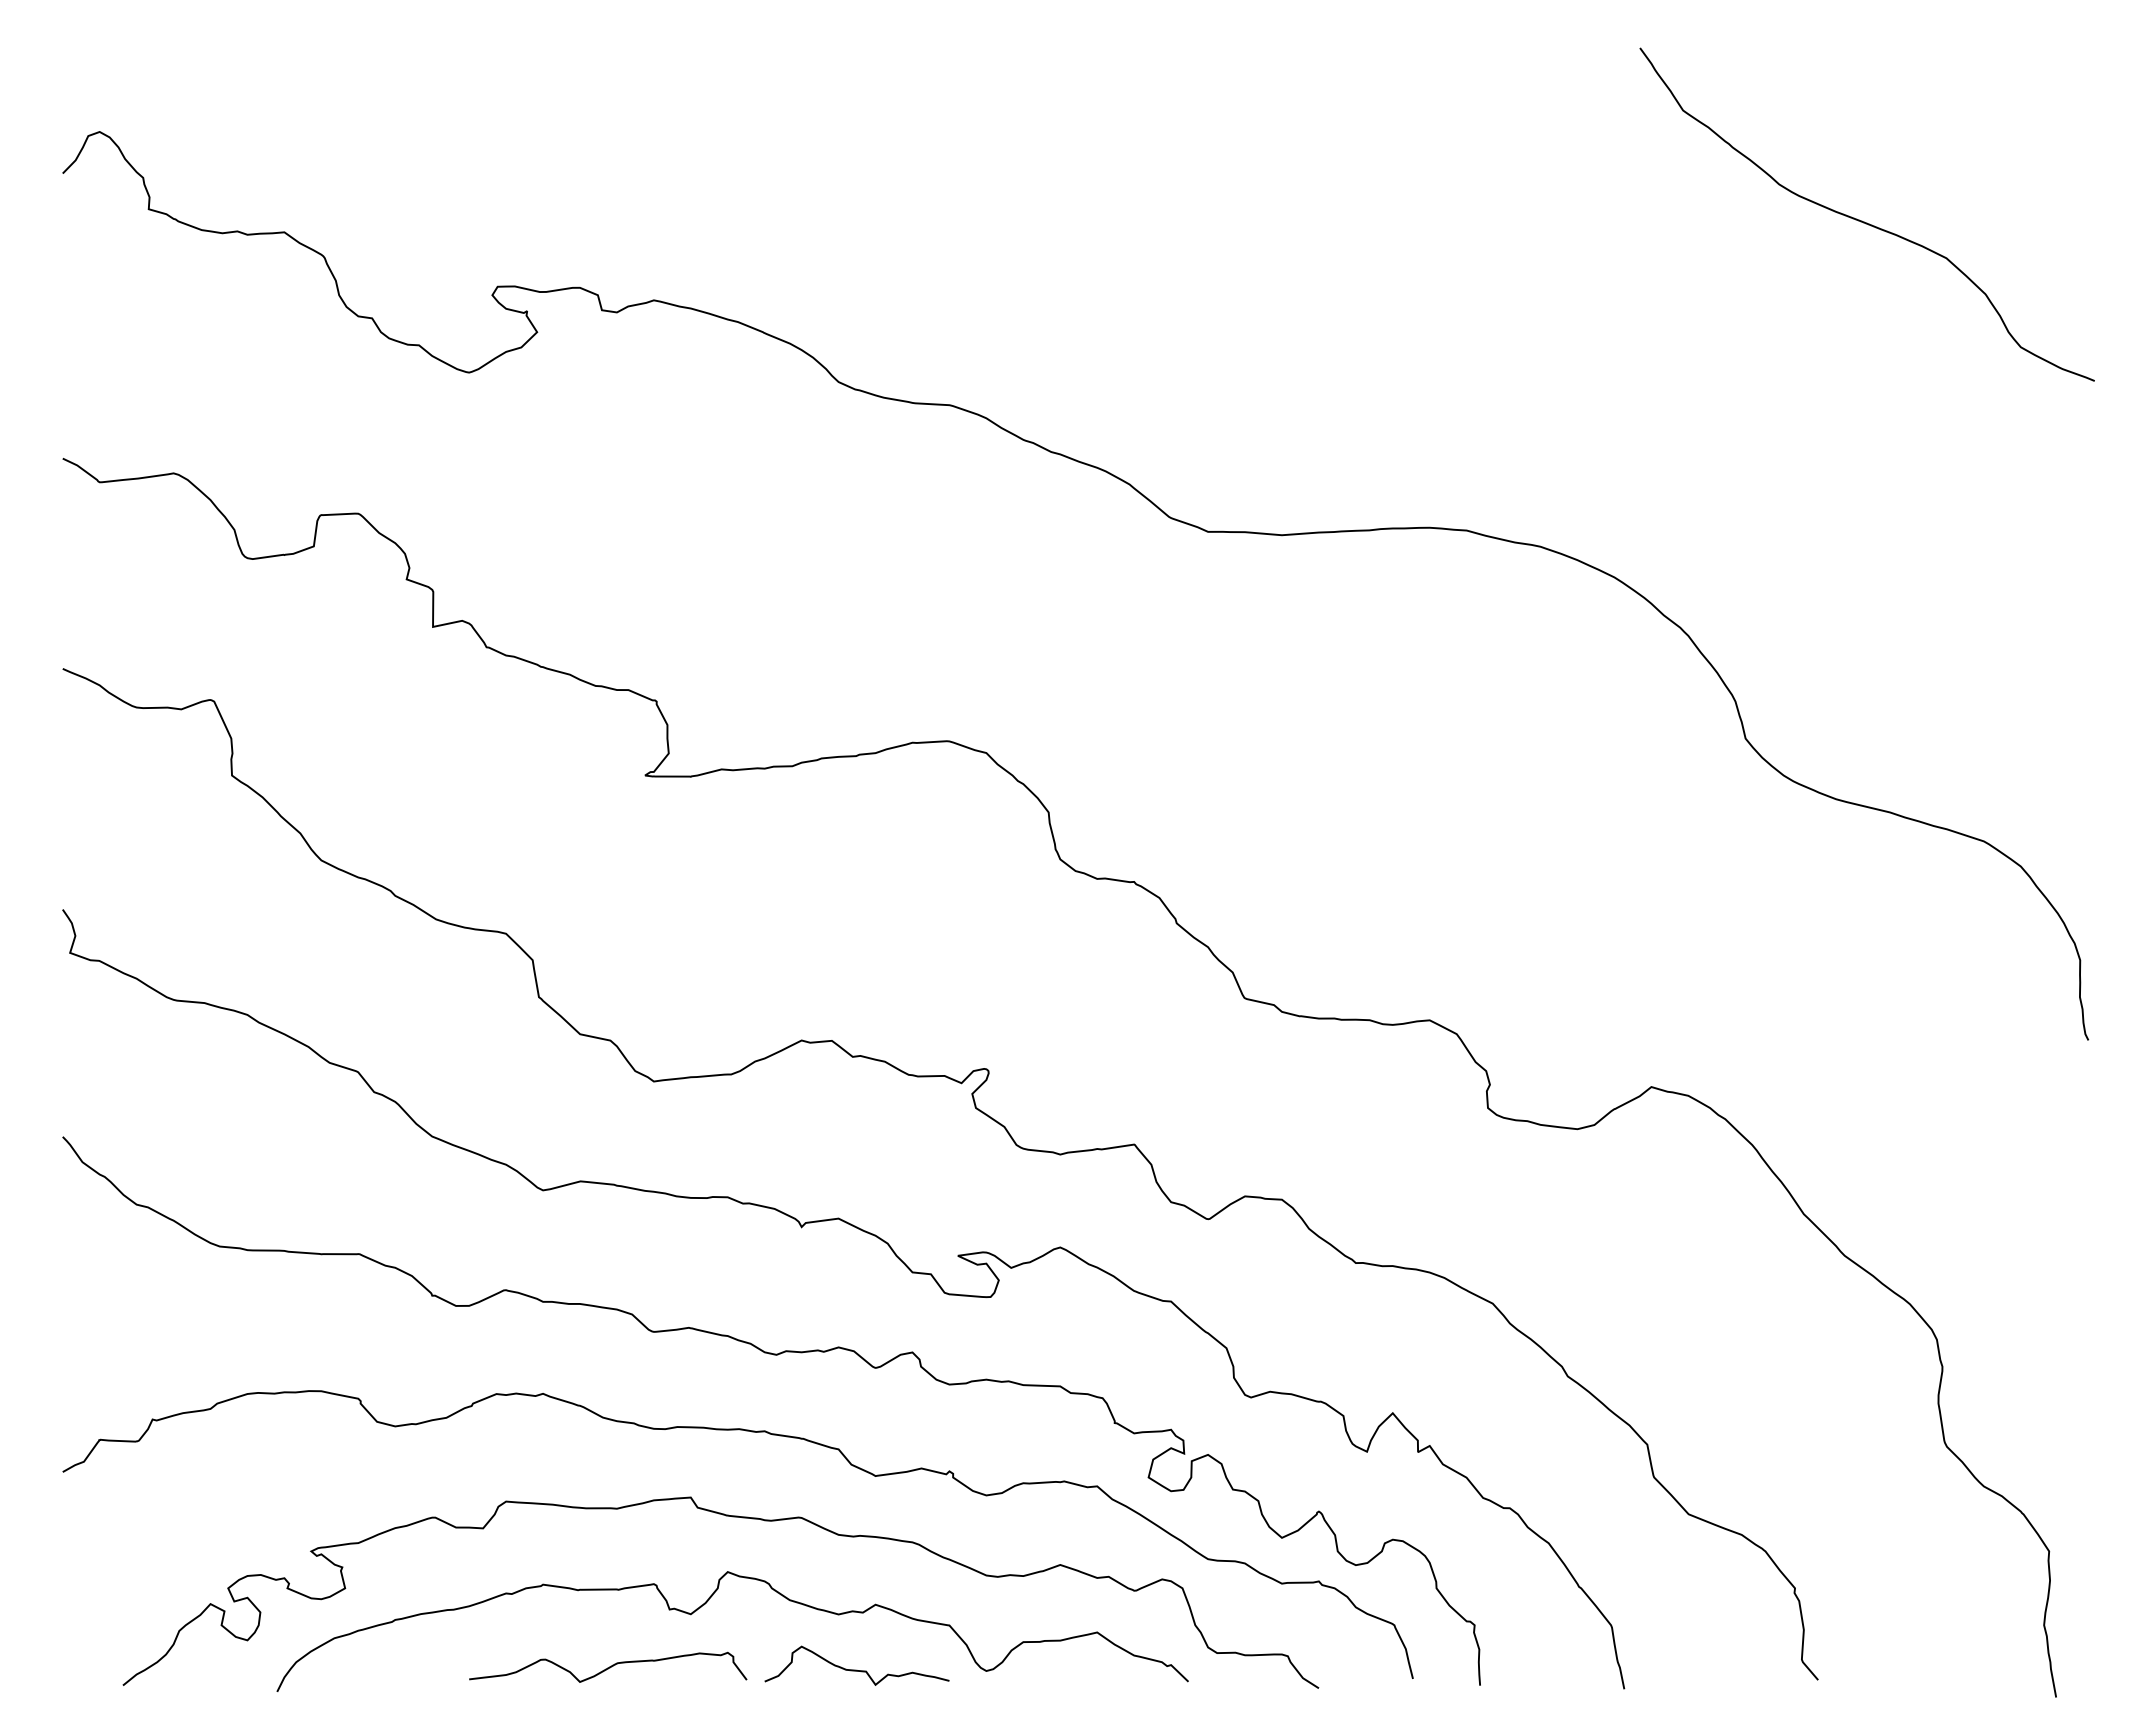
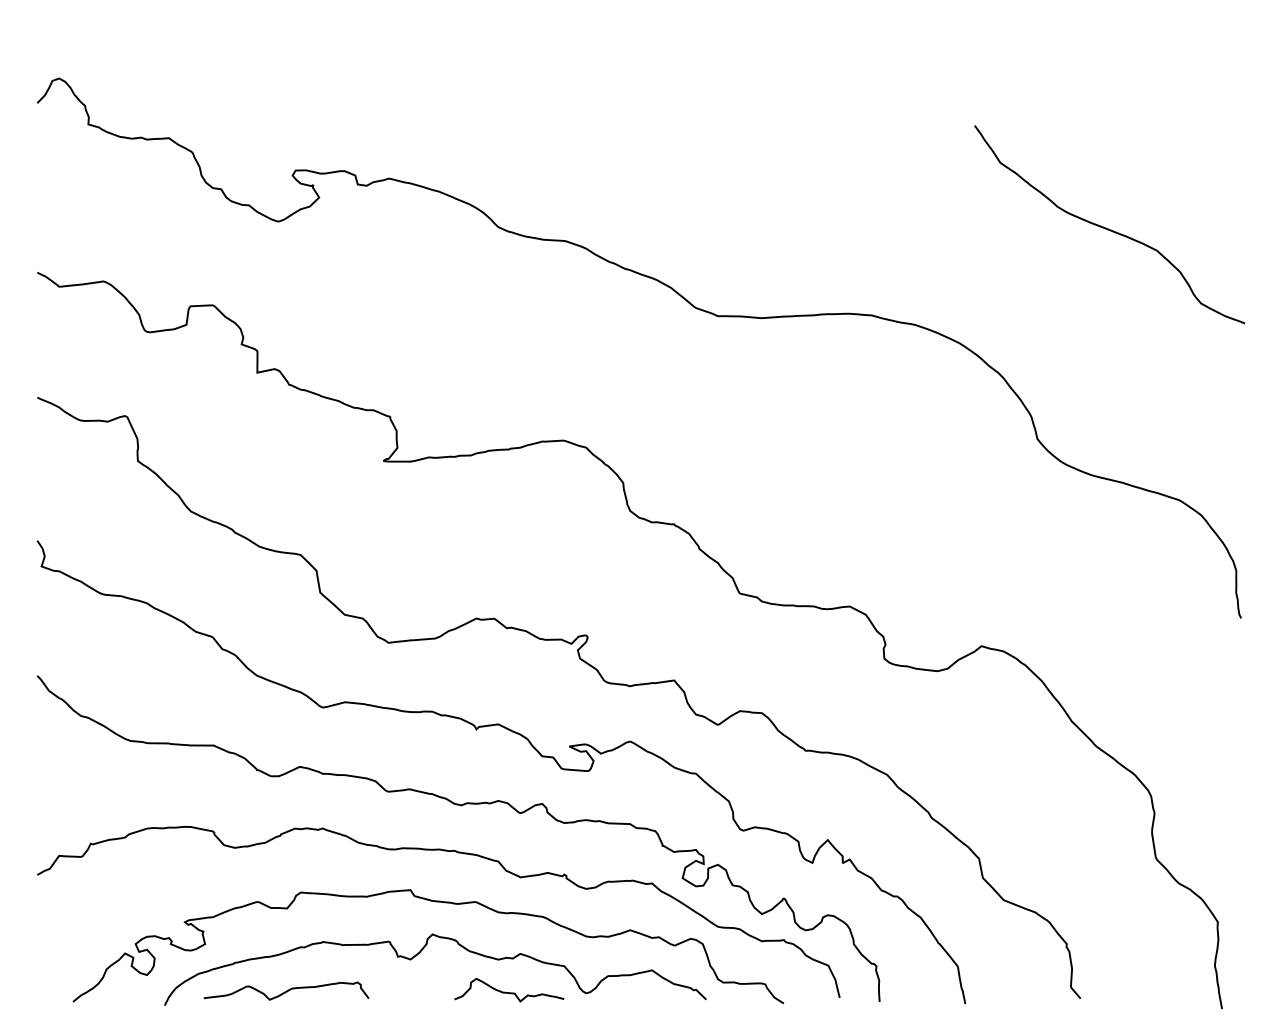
curve: (1865, 221) -> (1108, 228), moved
curve: (608, 1666) -> (286, 990), moved

